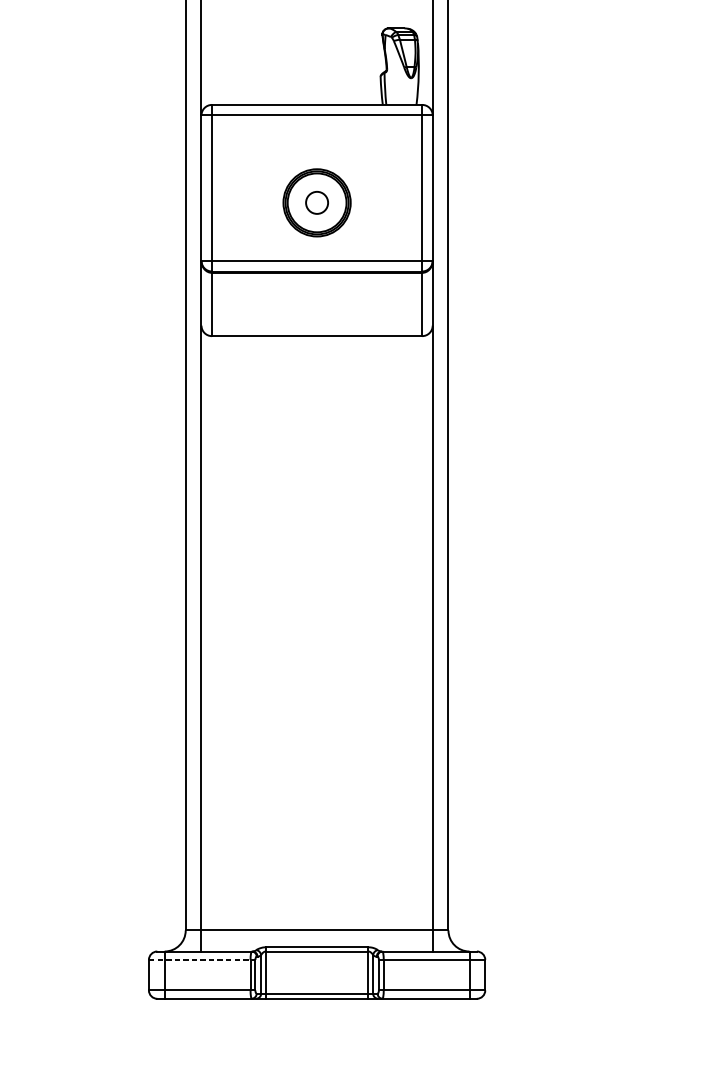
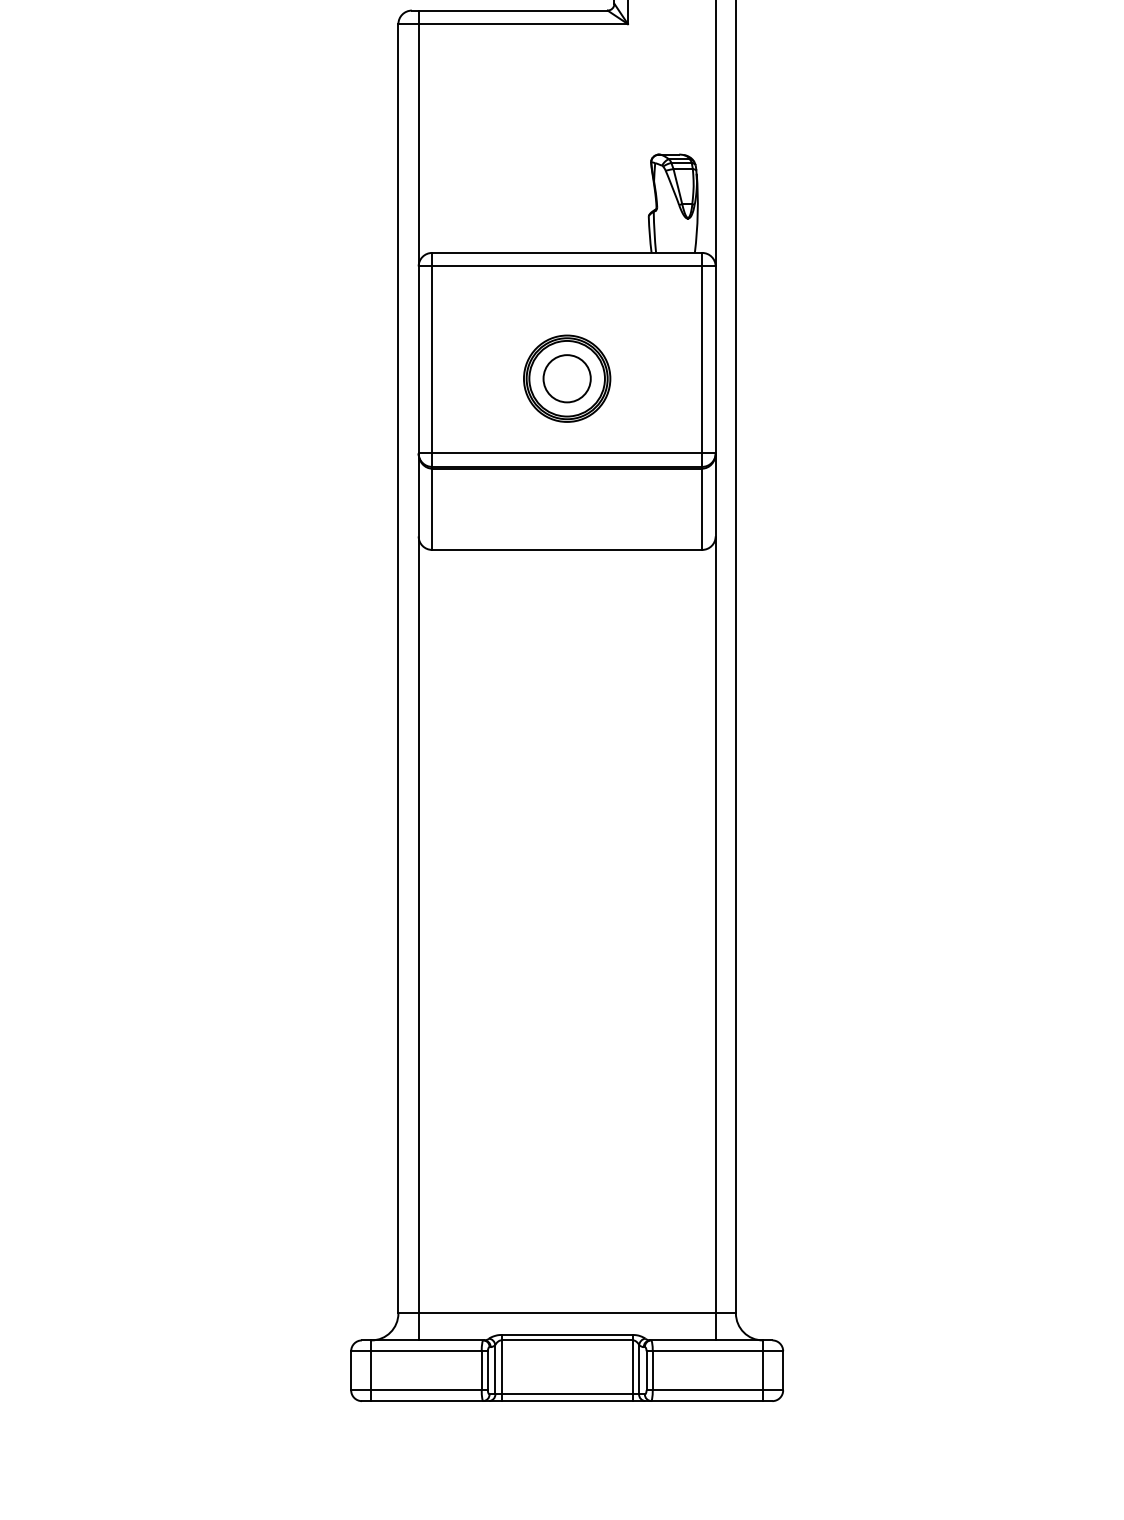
circle: (316, 202) -> (566, 378), size x1.67
line: (202, 960) -> (420, 1351), dashed -> solid

